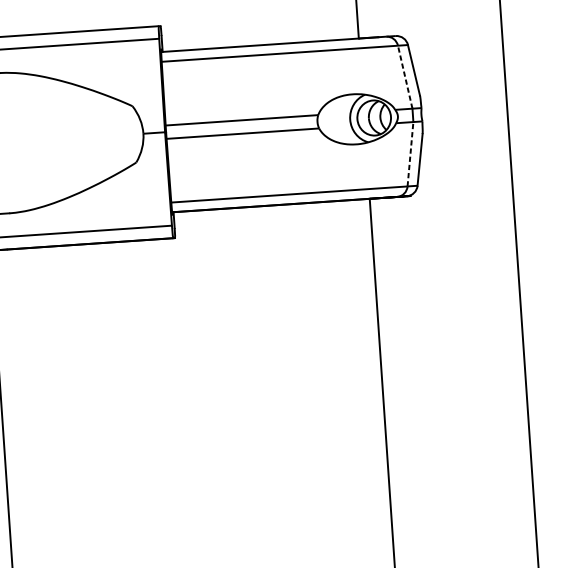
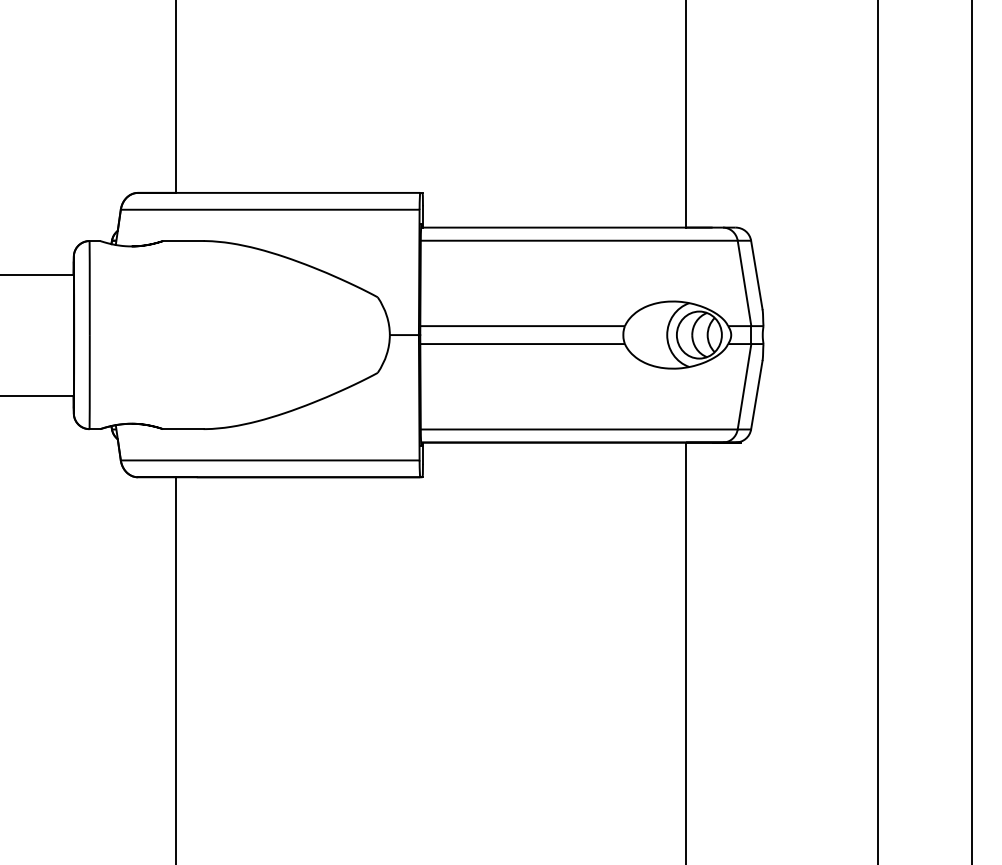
line: (405, 76) -> (744, 282), dashed -> solid
line: (410, 154) -> (744, 386), dashed -> solid

